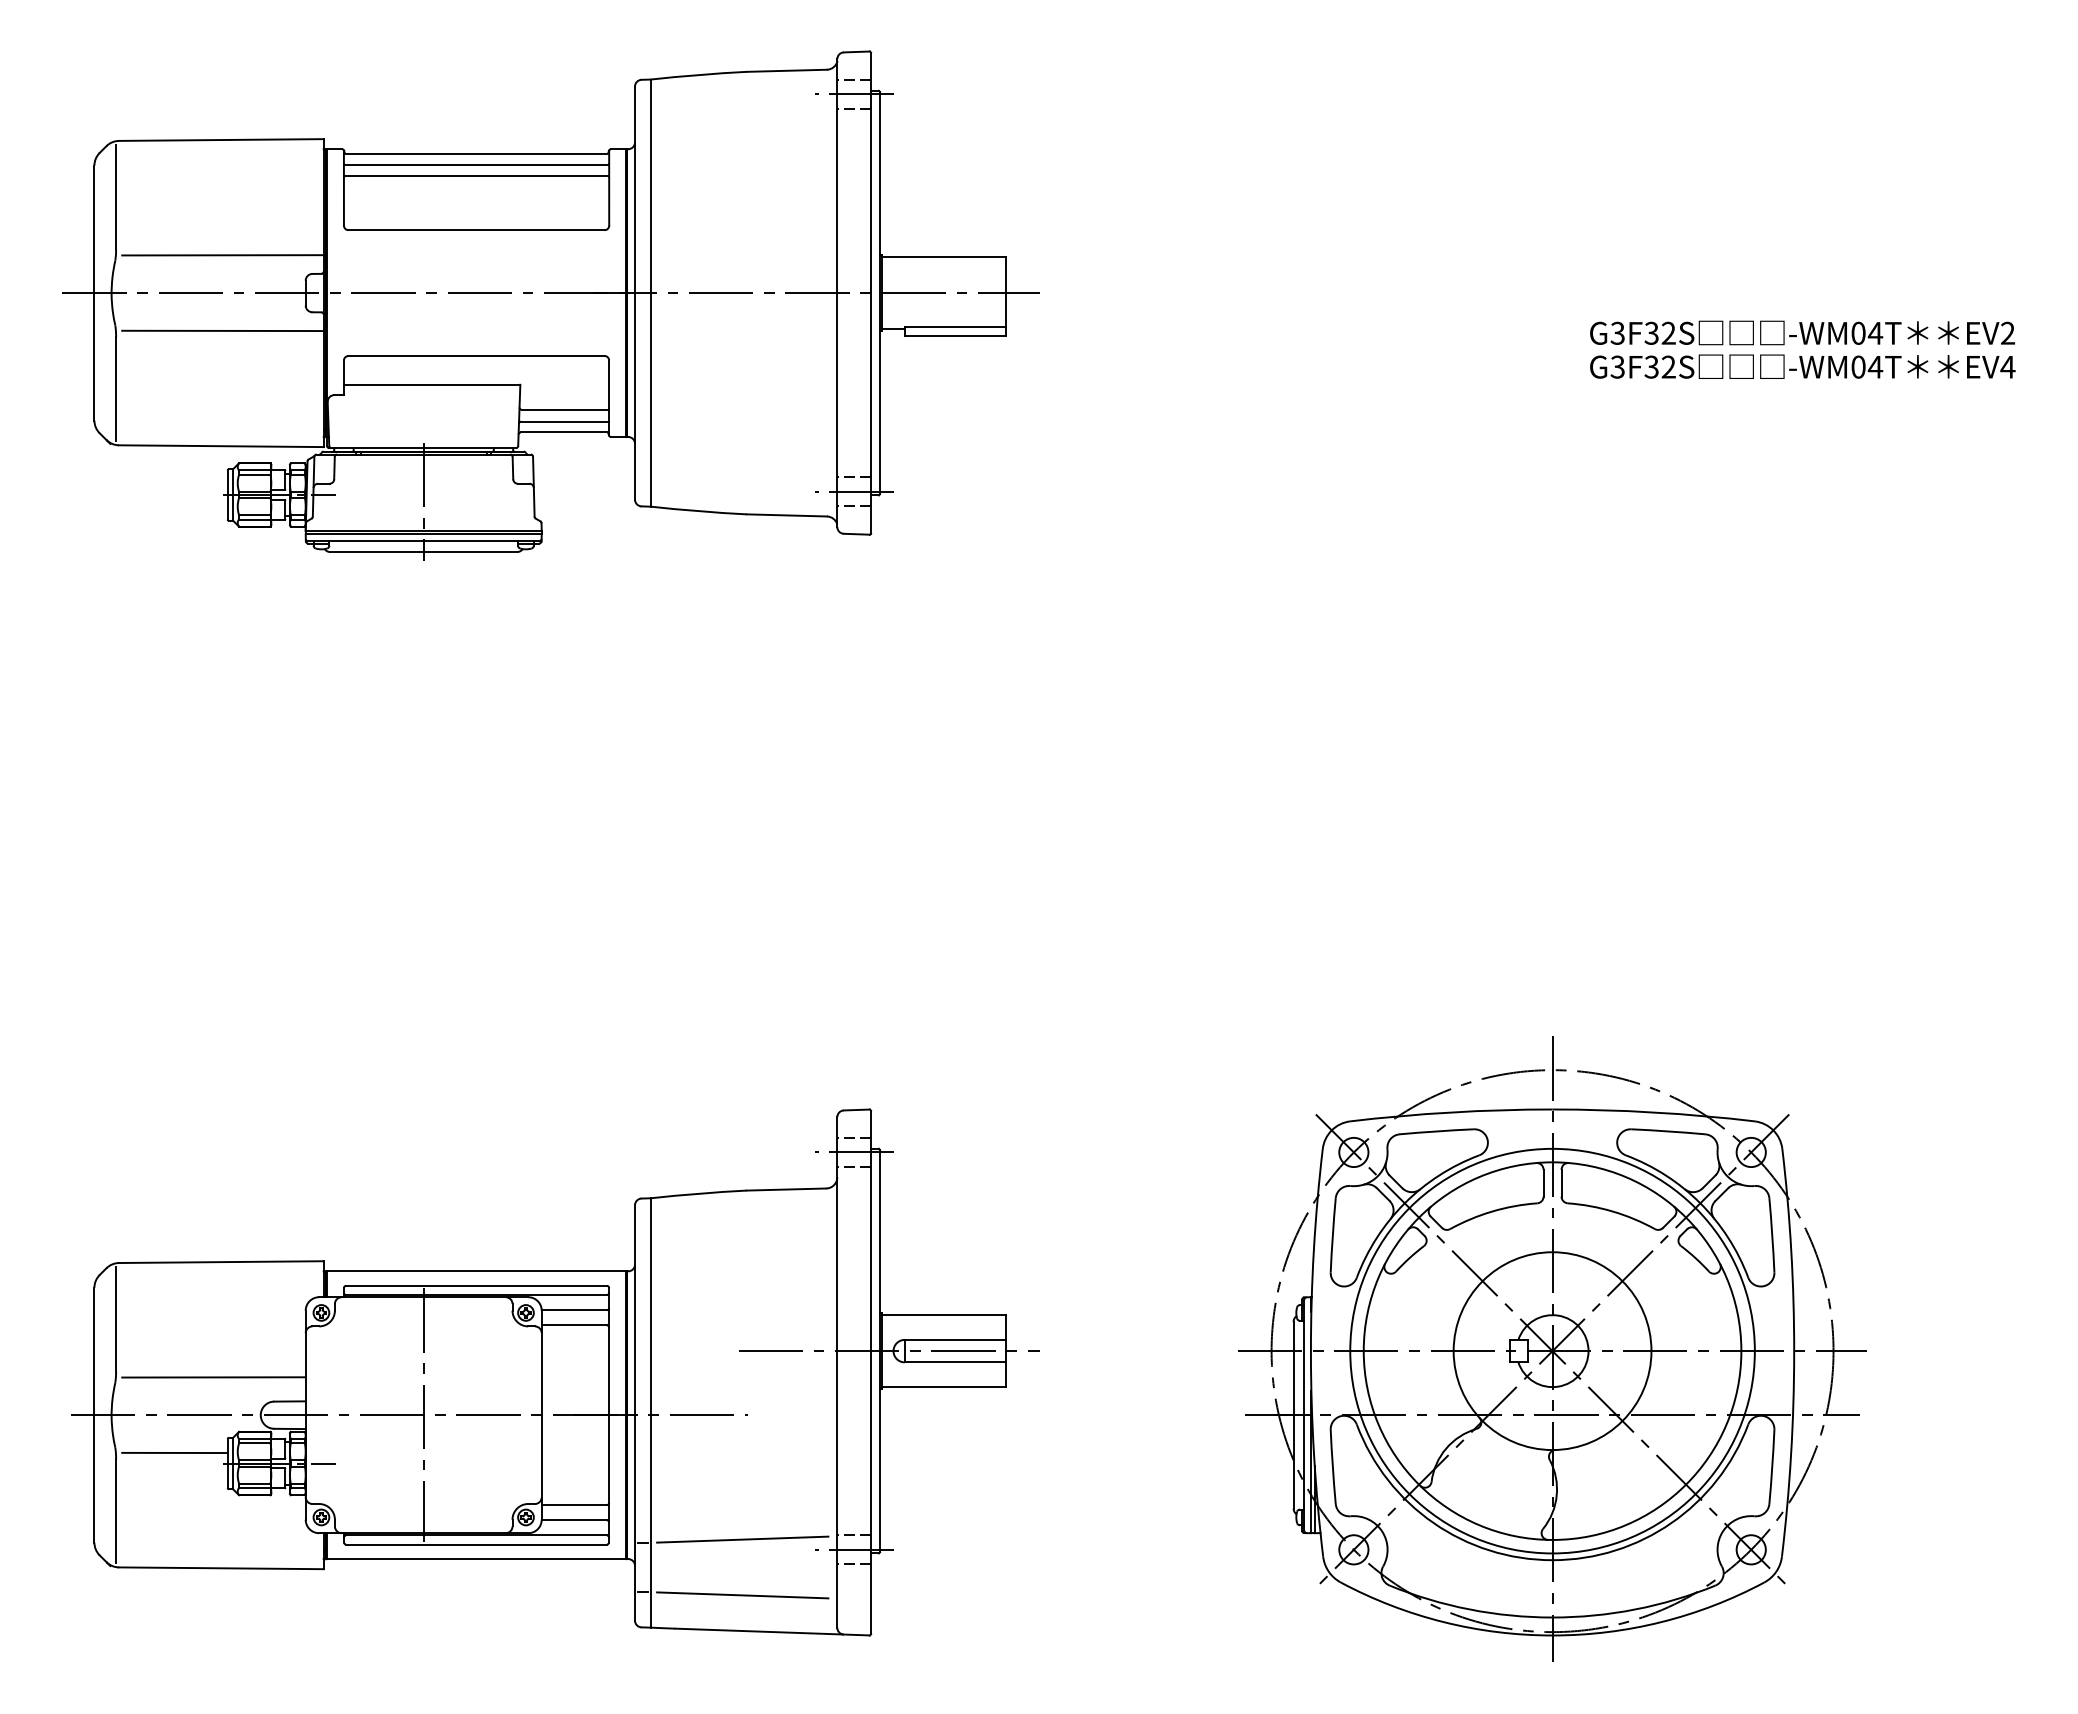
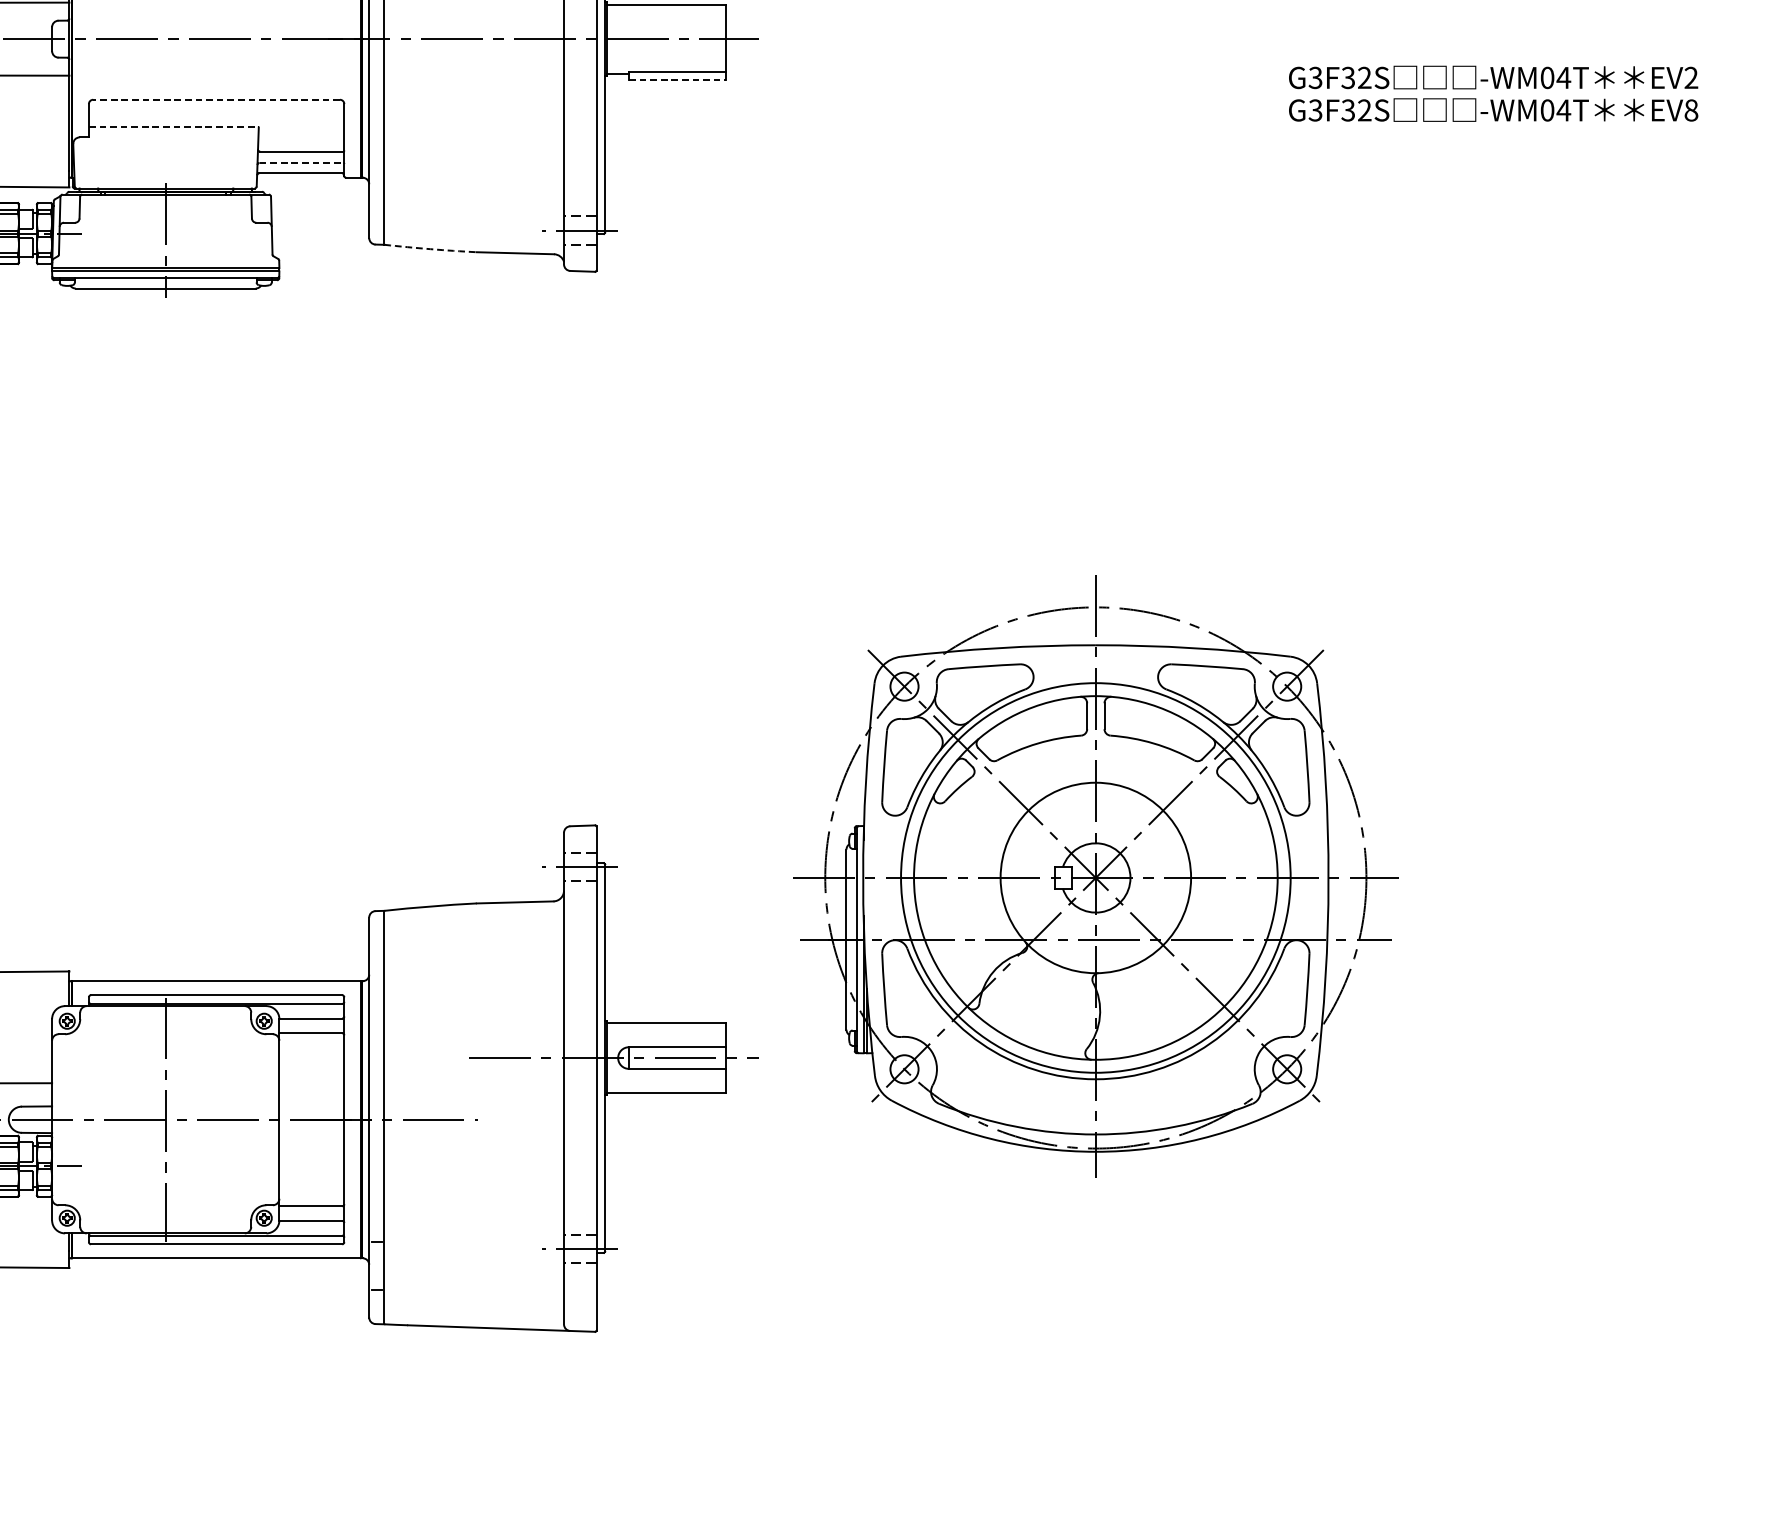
line: (955, 335) -> (677, 79), solid -> dashed
line: (476, 356) -> (216, 100), solid -> dashed
text: (2007, 366) -> (1690, 109), EV4 -> EV8
line: (432, 384) -> (174, 127), solid -> dashed
line: (565, 421) -> (302, 162), solid -> dashed
arc: (698, 511) -> (430, 249), solid -> dashed
part: (1552, 1348) -> (1095, 875), moved
line: (742, 1539) -> (472, 1239), removed
line: (742, 1595) -> (472, 1293), removed

